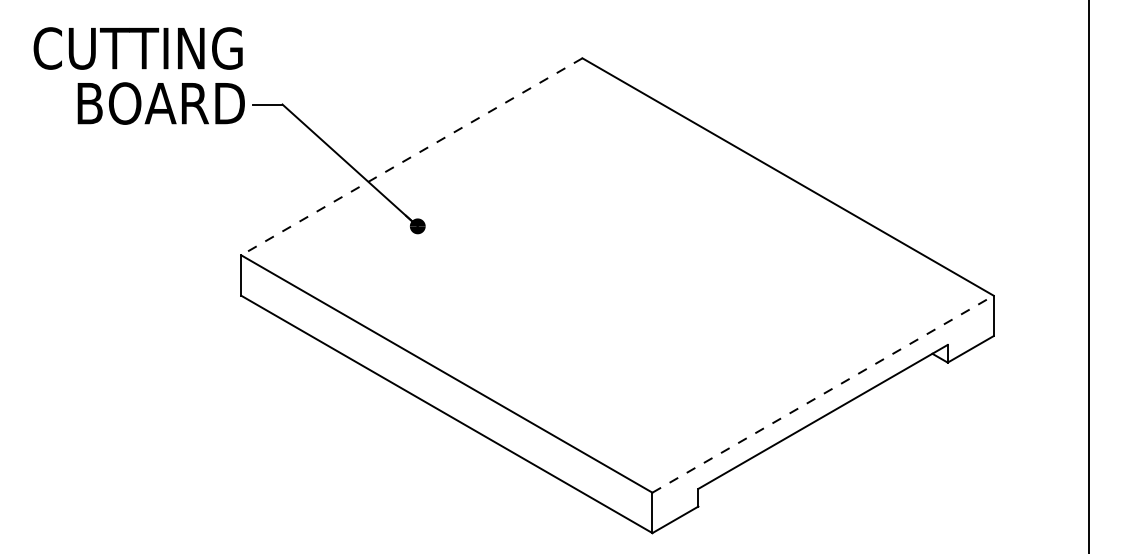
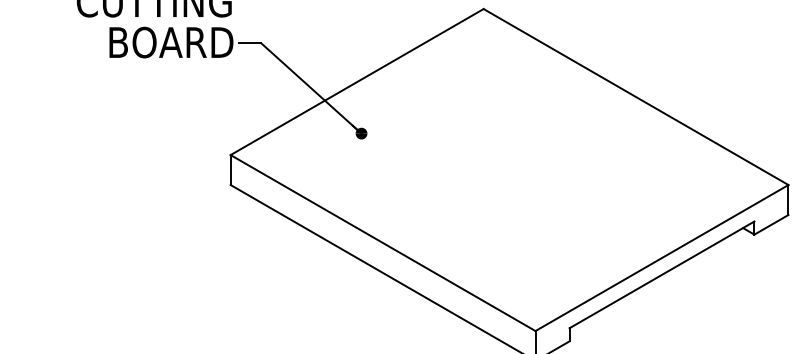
line: (411, 157) -> (356, 82), dashed -> solid
line: (823, 393) -> (662, 257), dashed -> solid

